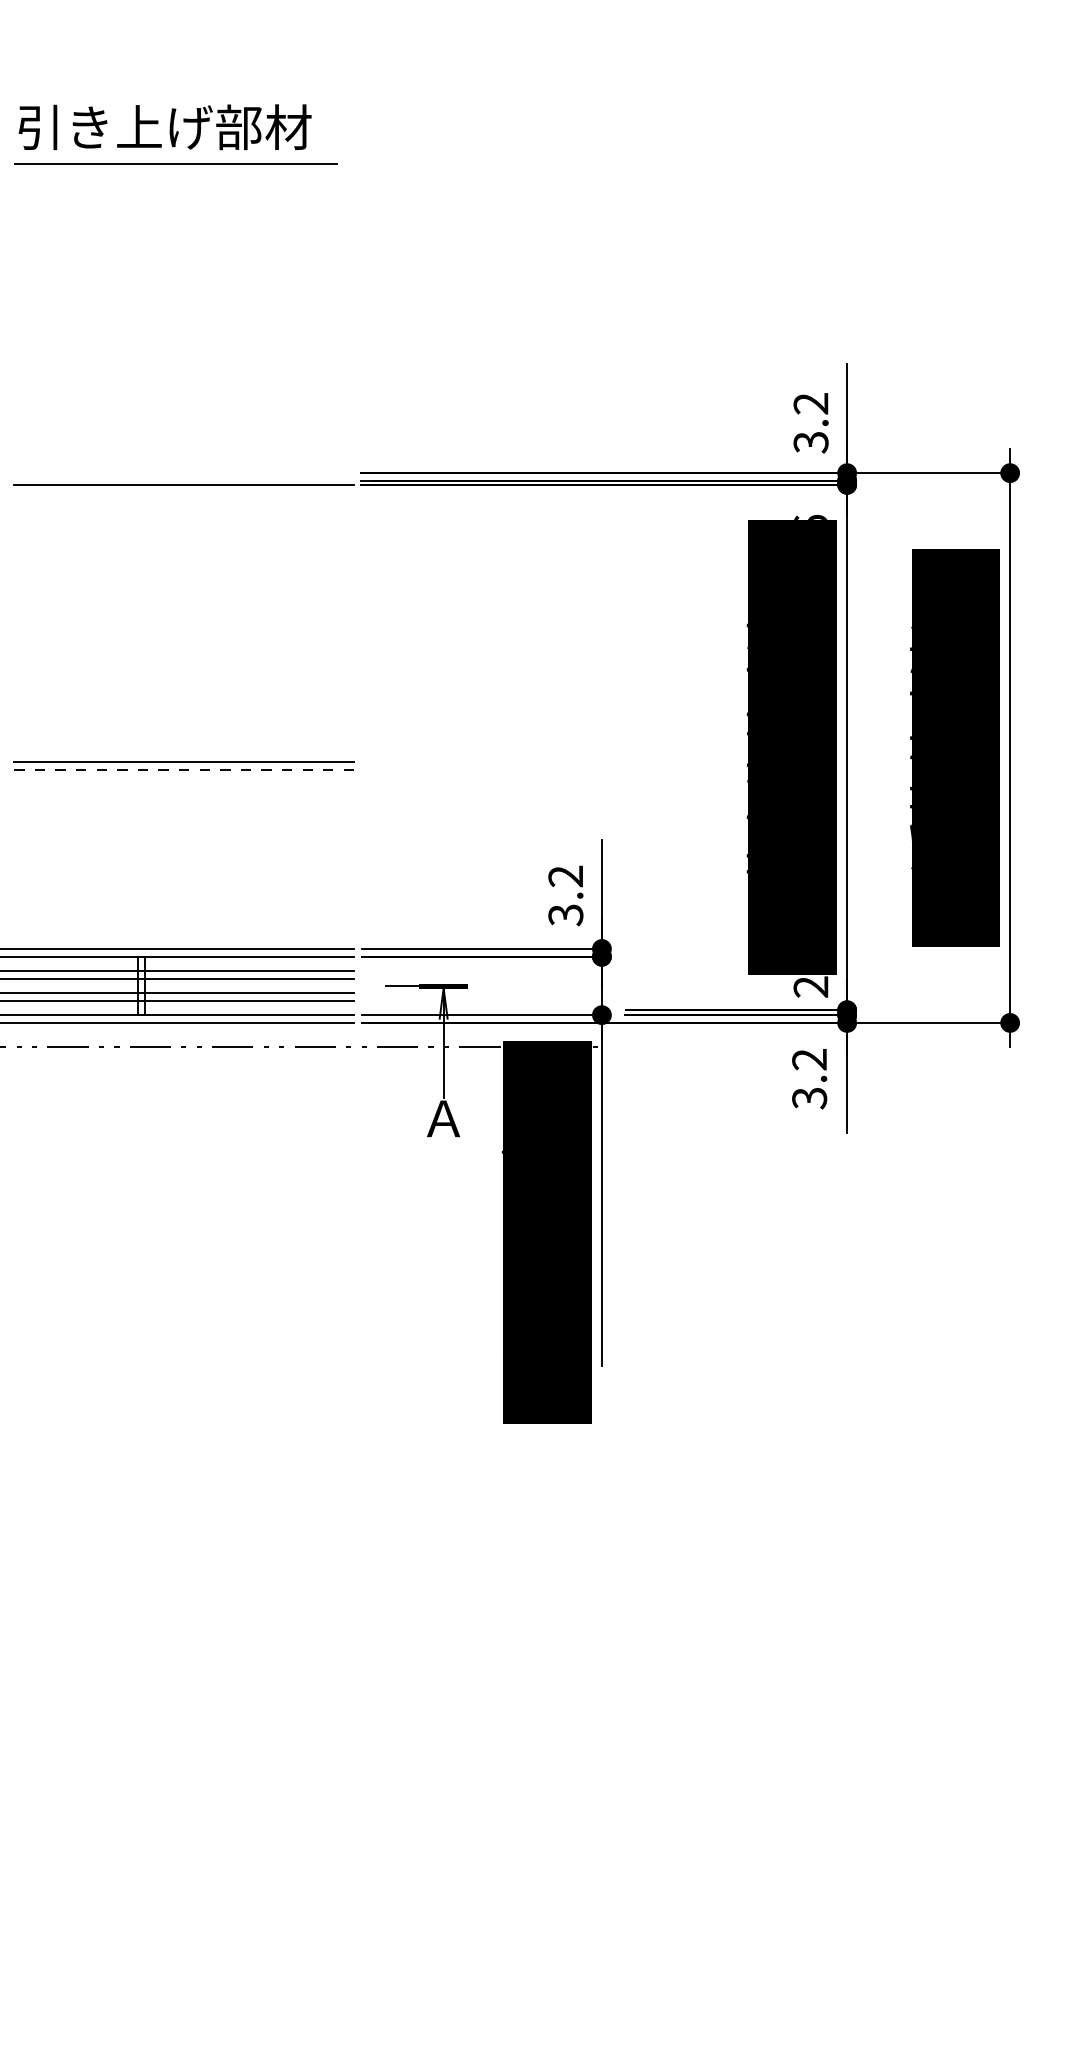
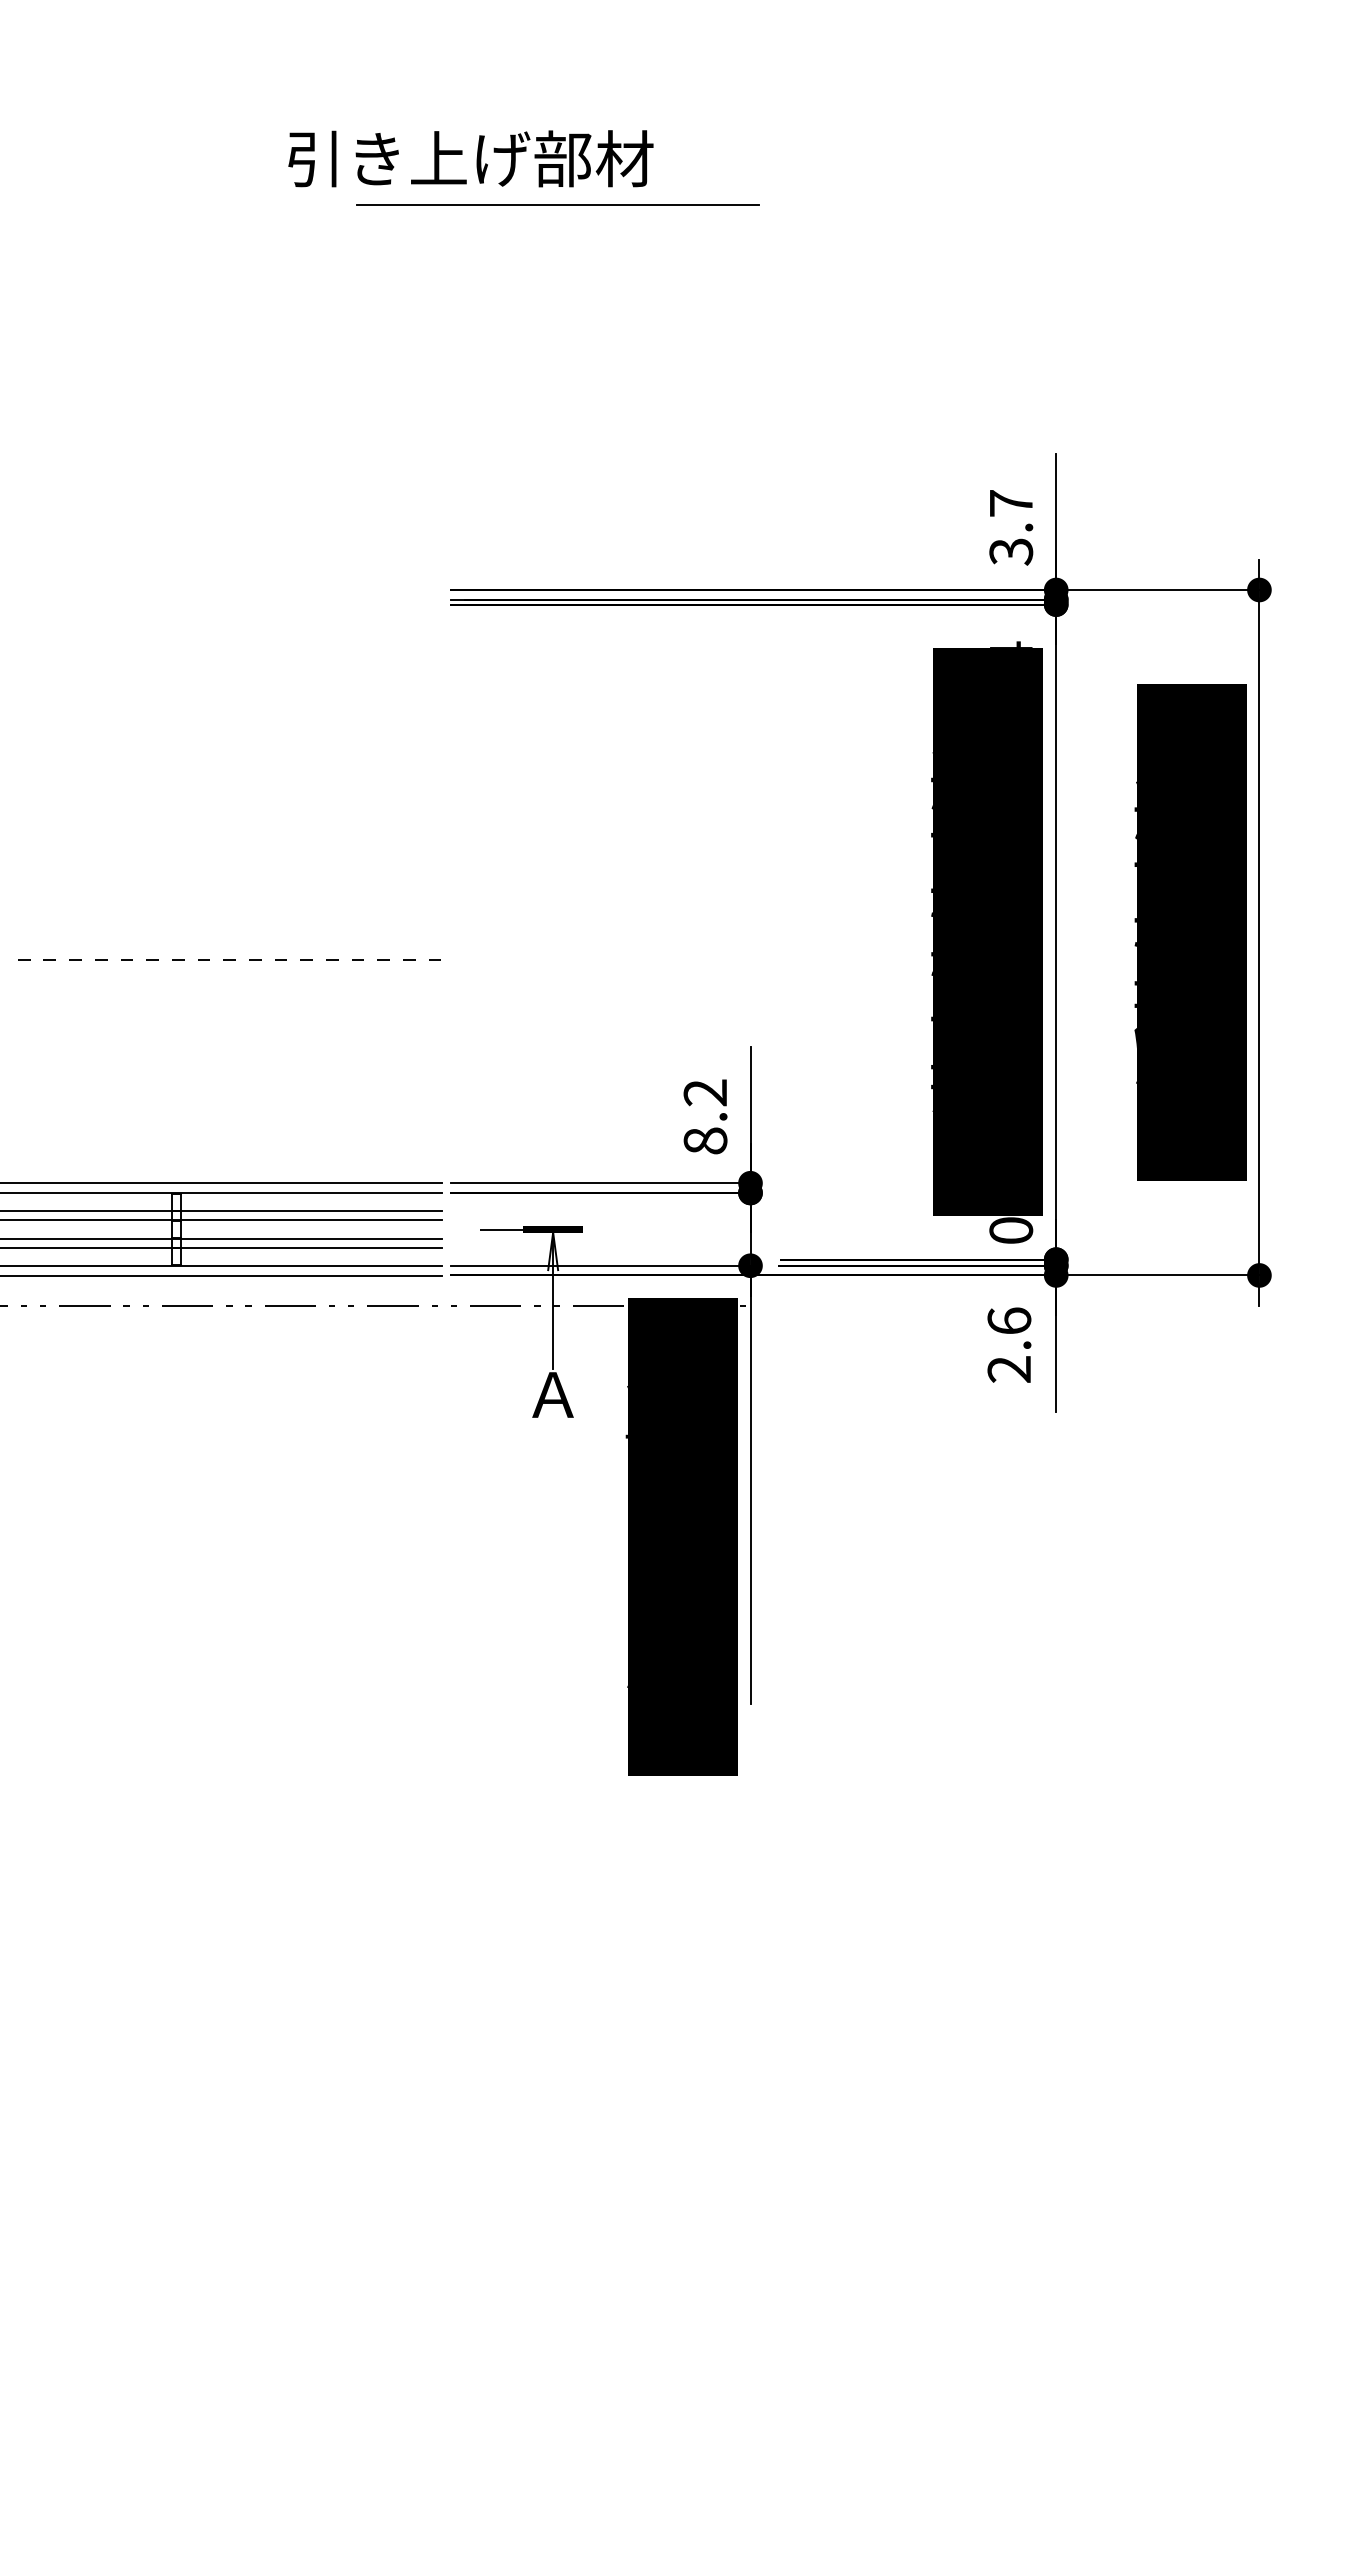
text: (164, 127) -> (470, 158), moved
line: (176, 163) -> (557, 204), moved
text: (810, 403) -> (1010, 503), 3.2 -> 3.7
line: (183, 485) -> (228, 605), removed
text: (811, 516) -> (1011, 644), 1.6 -> 1.4
line: (183, 762) -> (228, 950), removed
text: (565, 915) -> (705, 1141), 3.2 -> 8.2
text: (811, 986) -> (1011, 1230), 2 -> 0
text: (809, 1079) -> (1009, 1345), 3.2 -> 2.6

